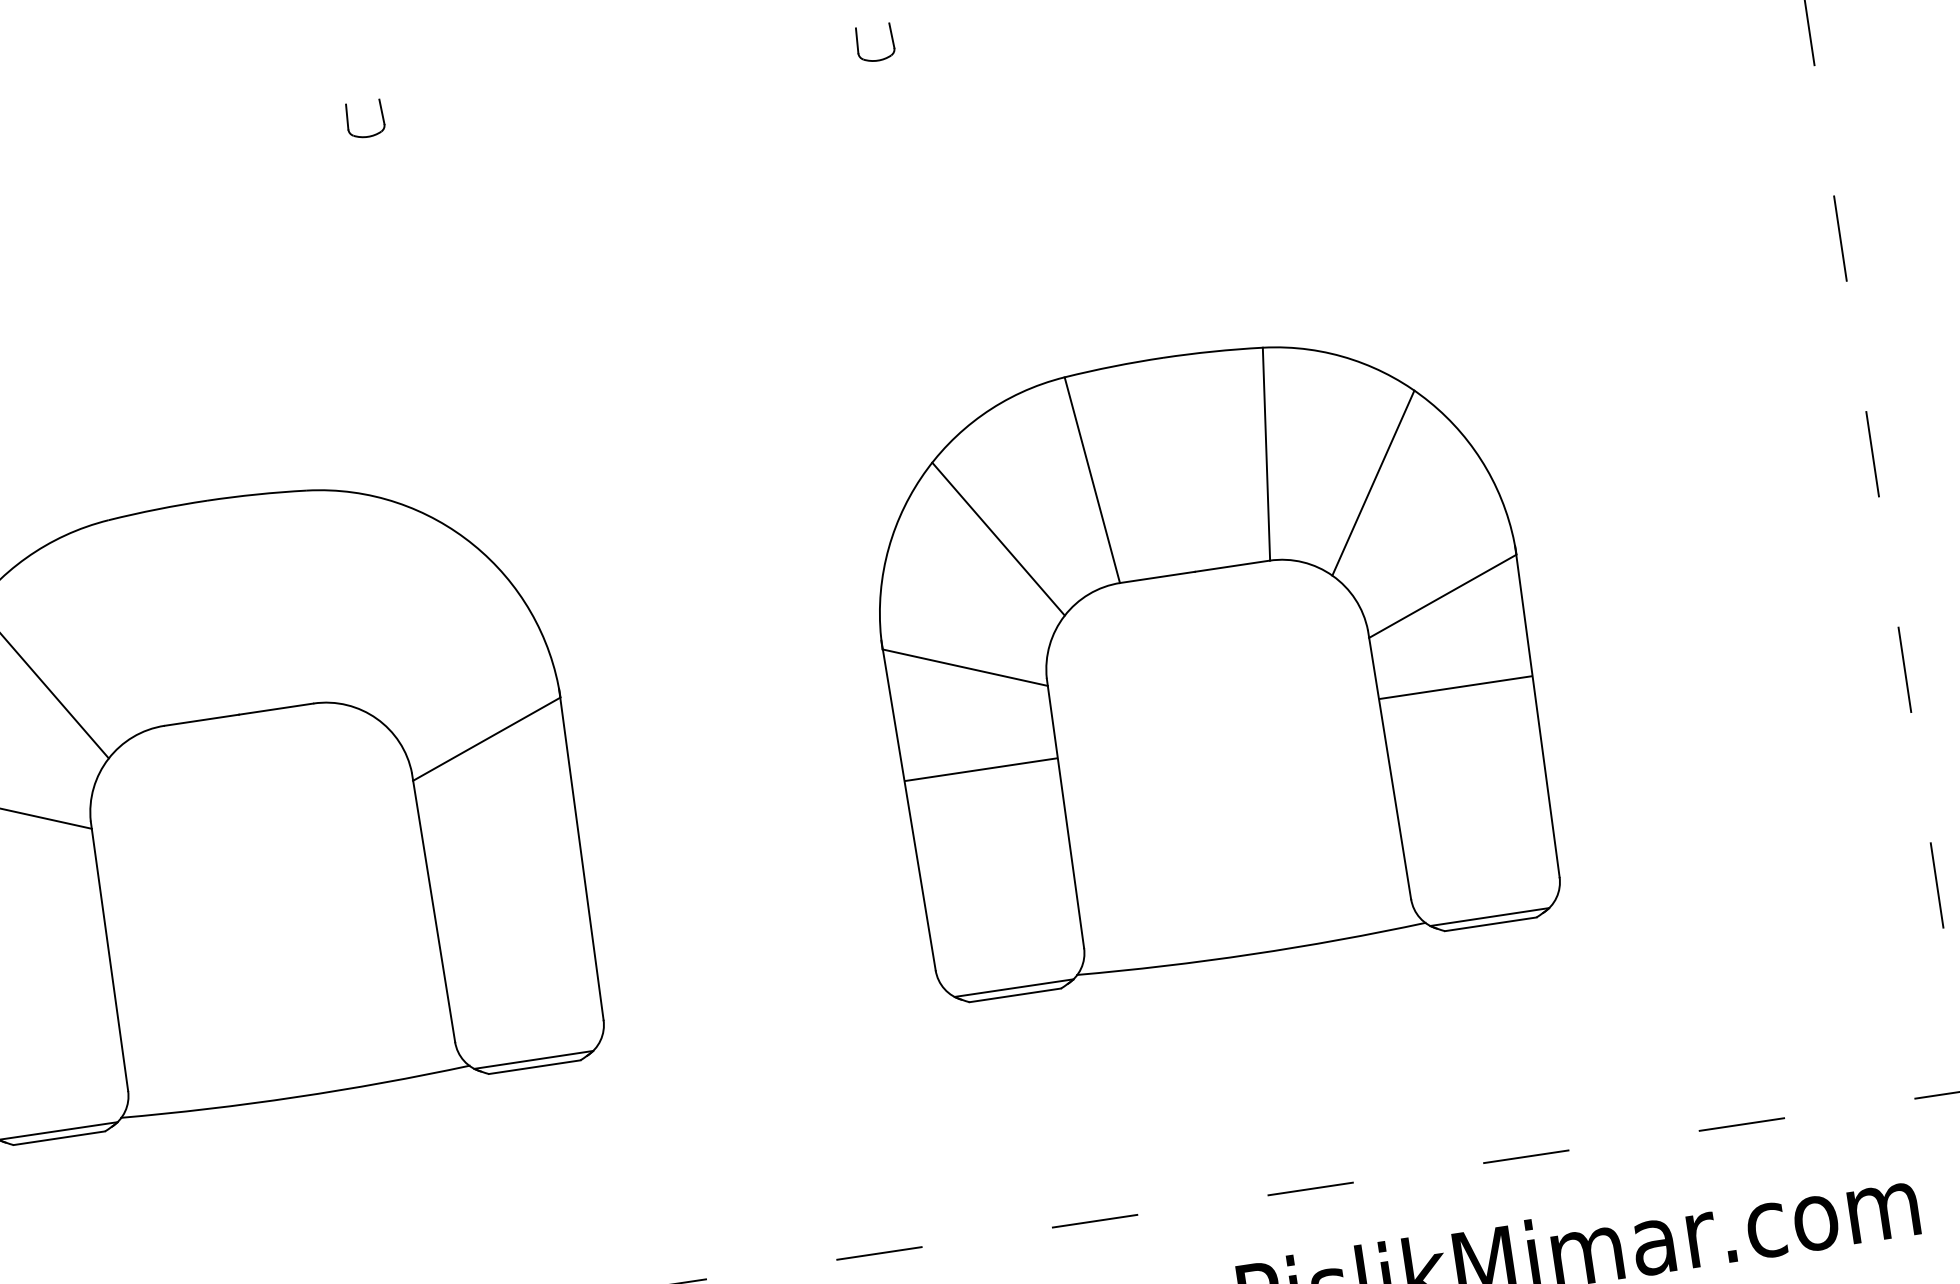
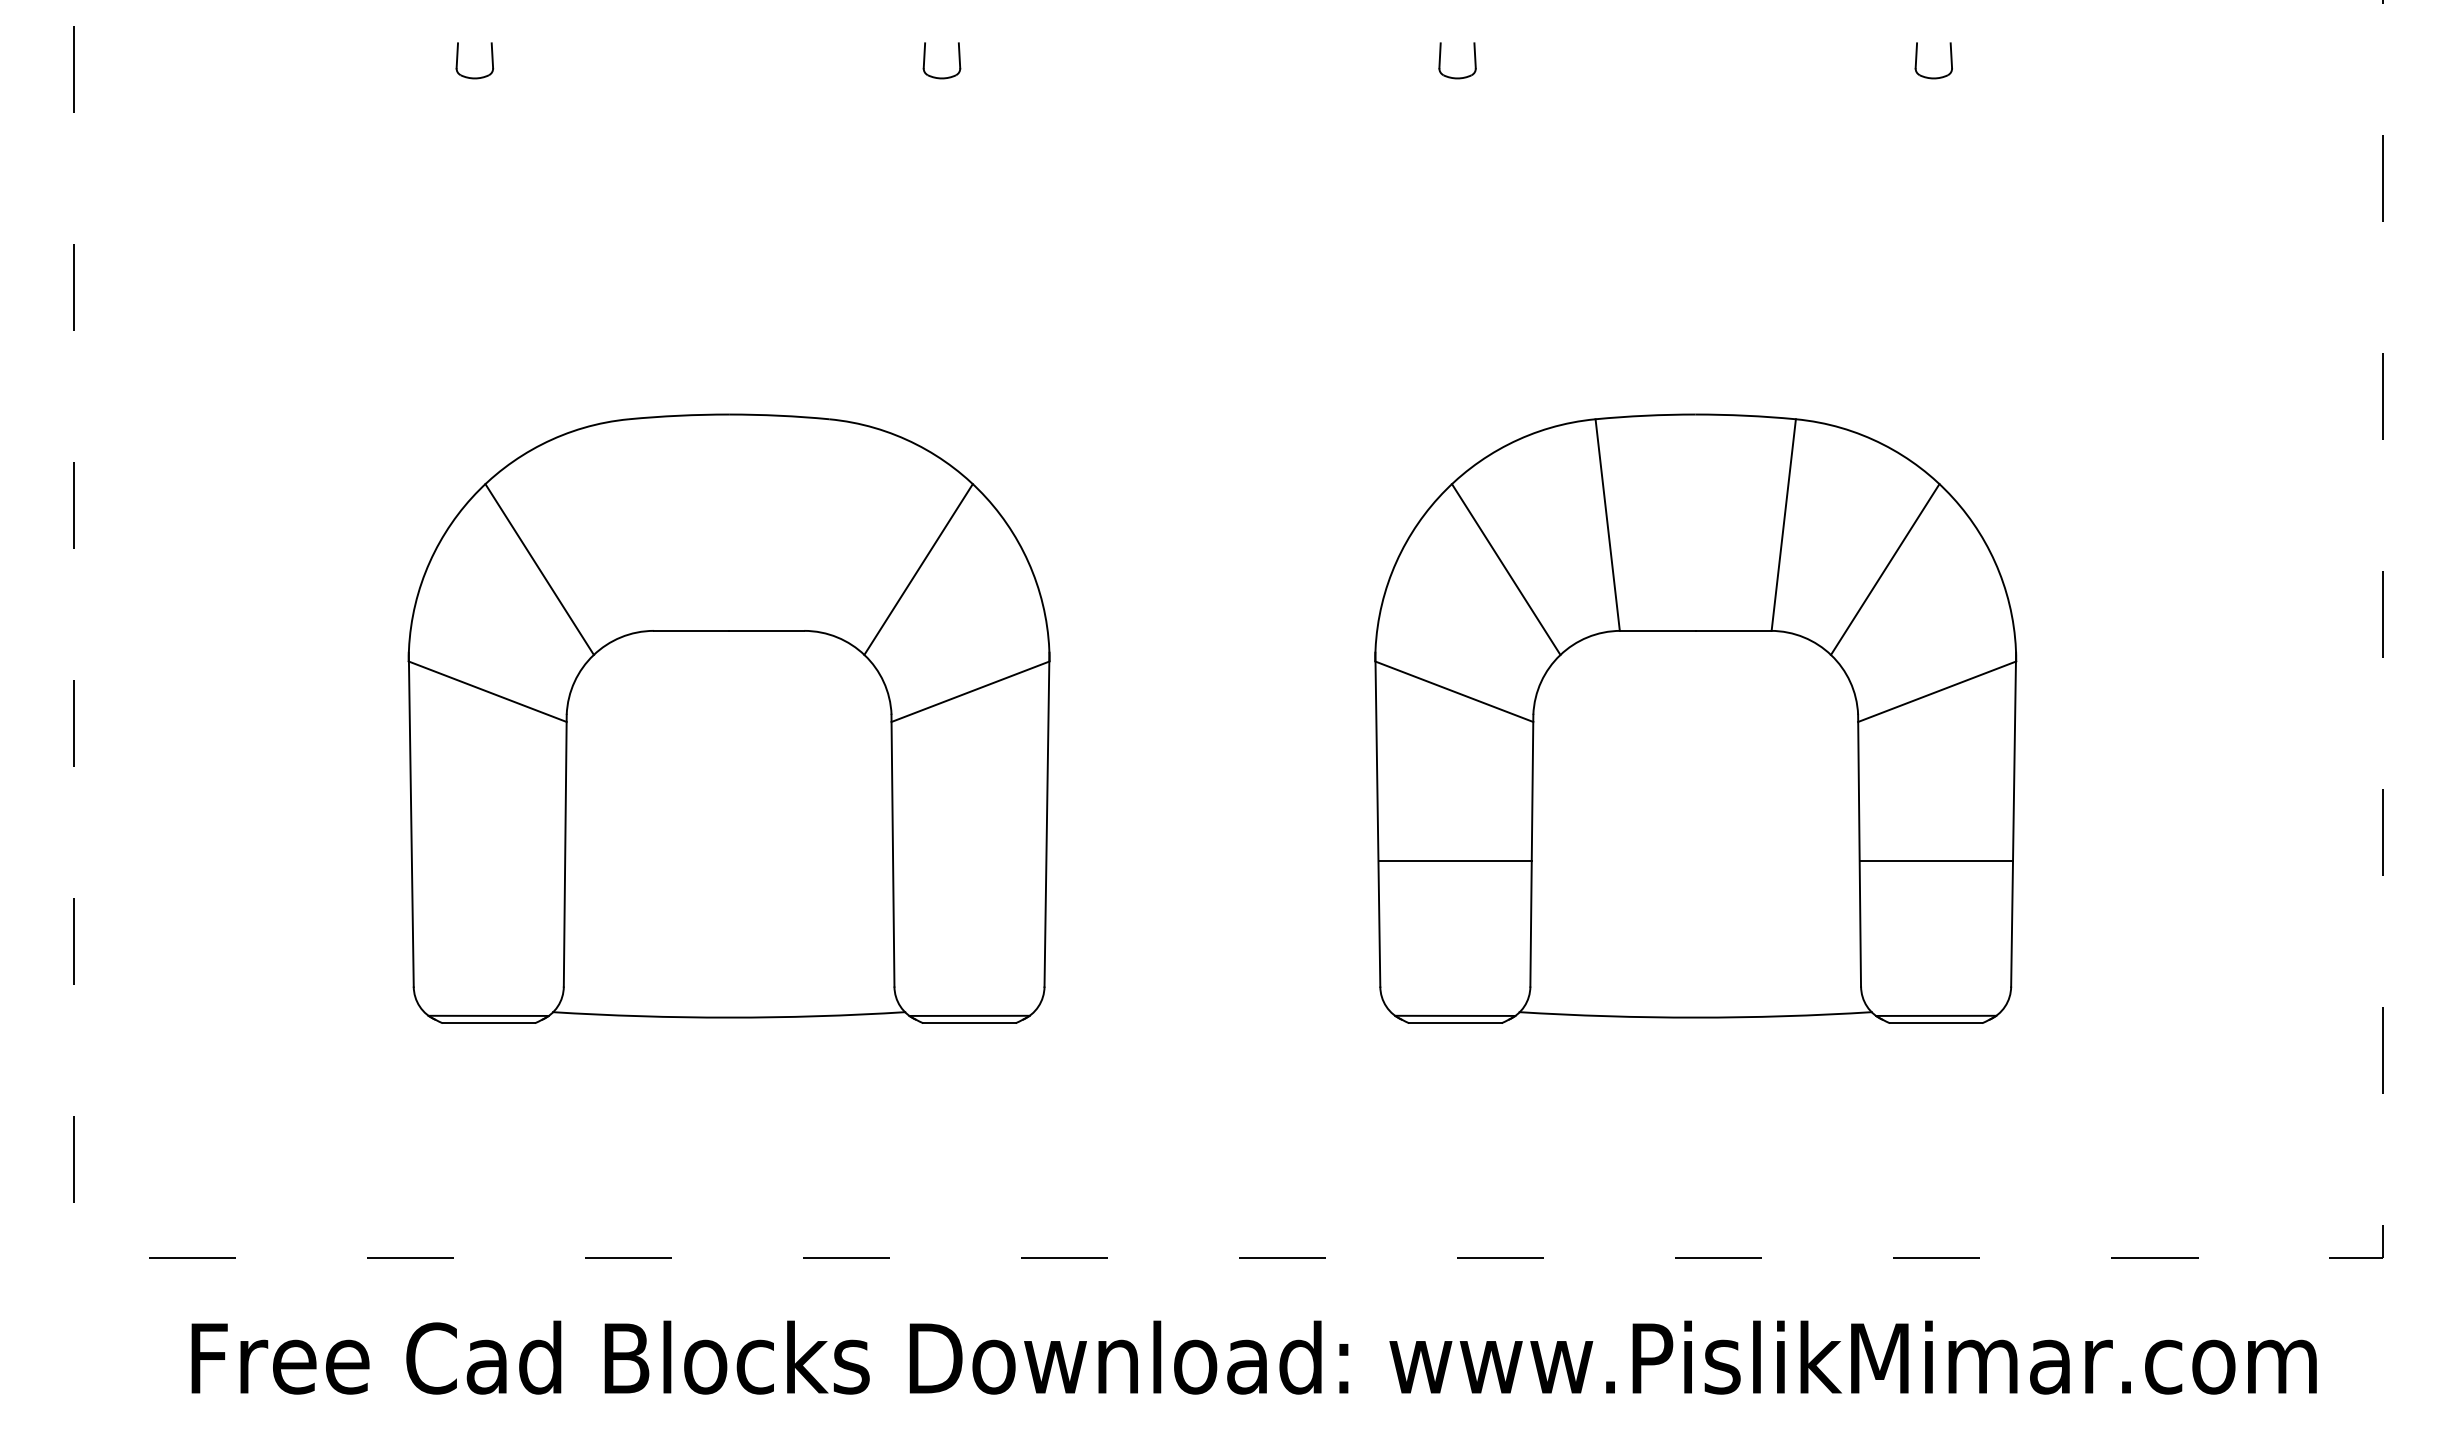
line: (417, 625) -> (918, 569), added
line: (1454, 687) -> (1935, 860), moved
line: (980, 769) -> (1454, 860), moved

